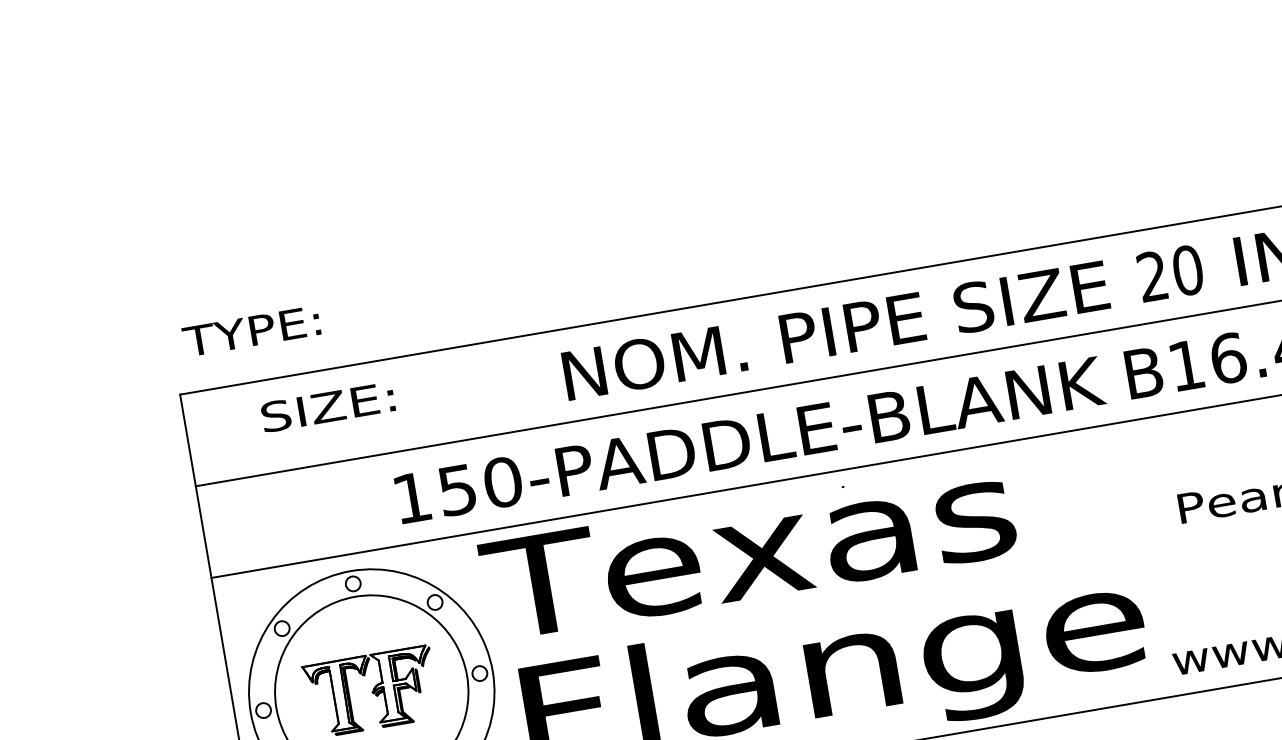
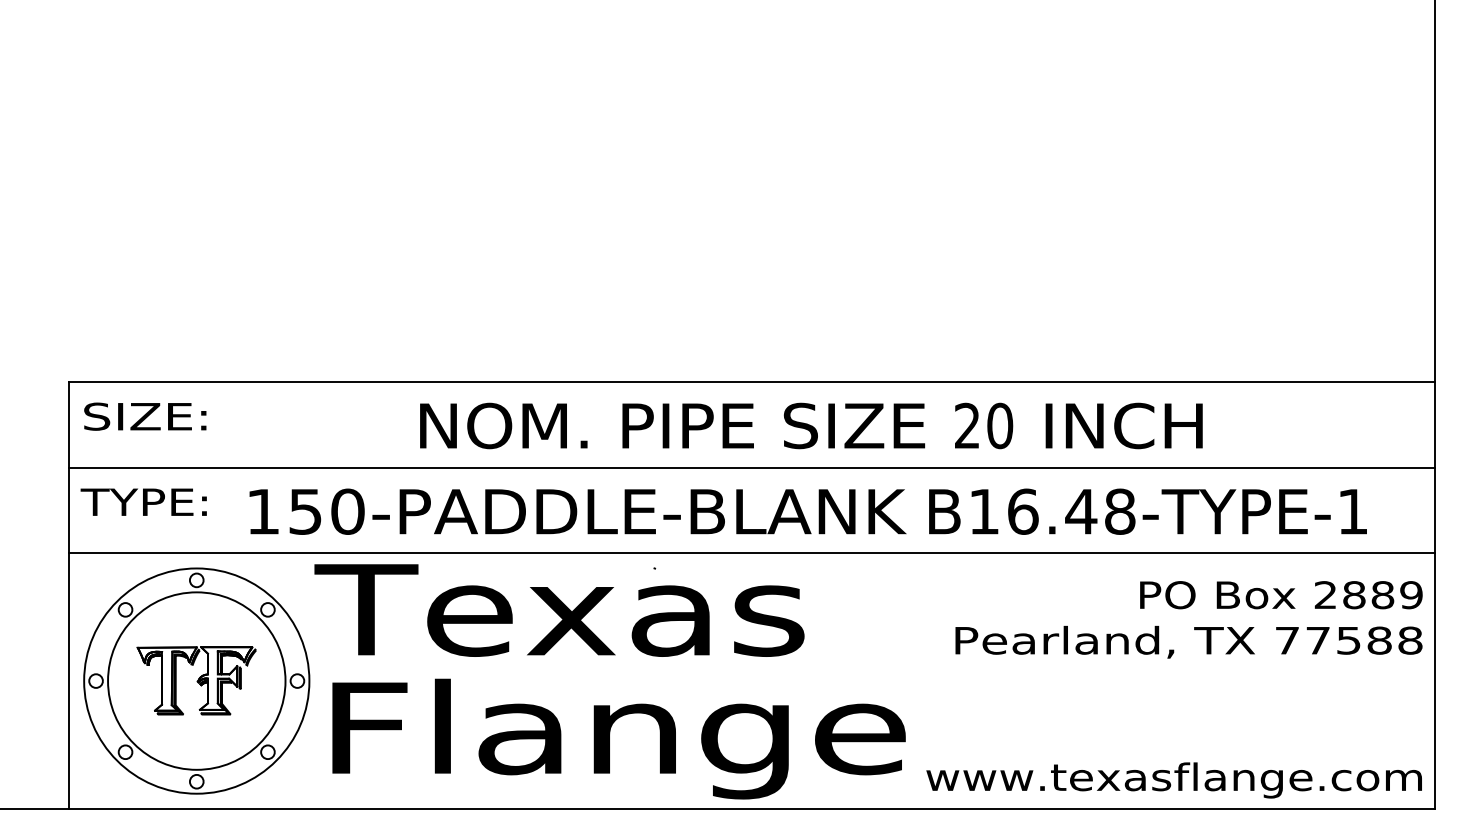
text: (251, 330) -> (143, 501), moved
text: (328, 406) -> (145, 416), moved

